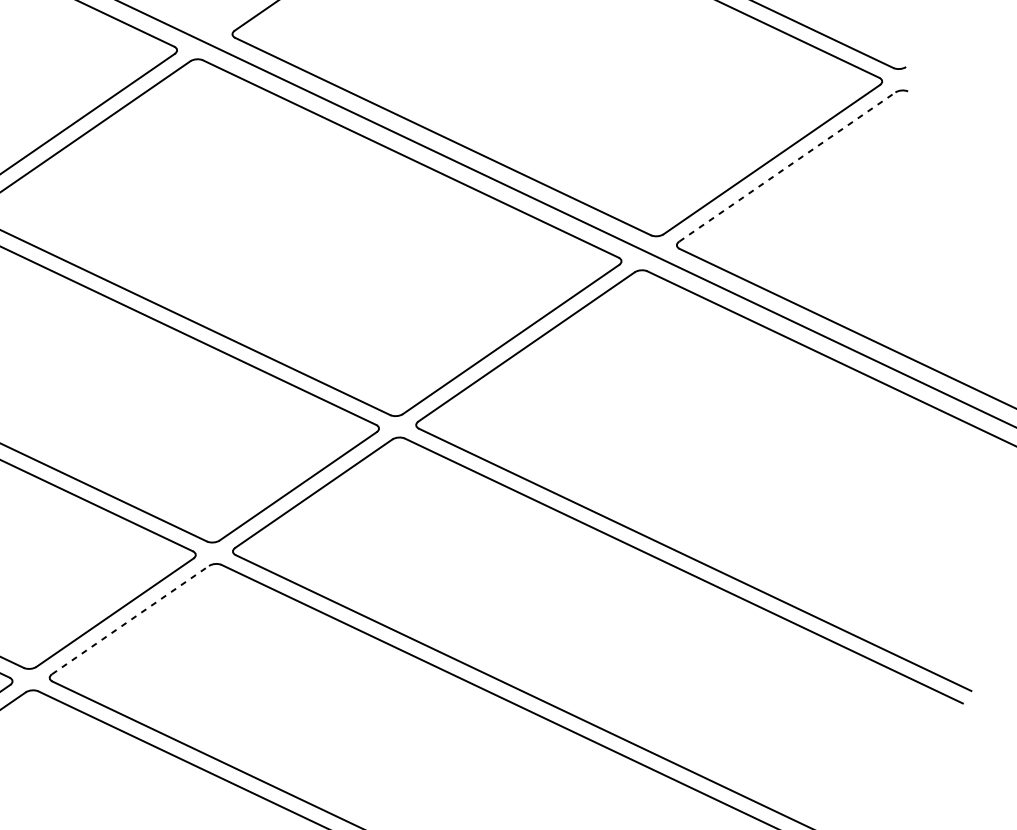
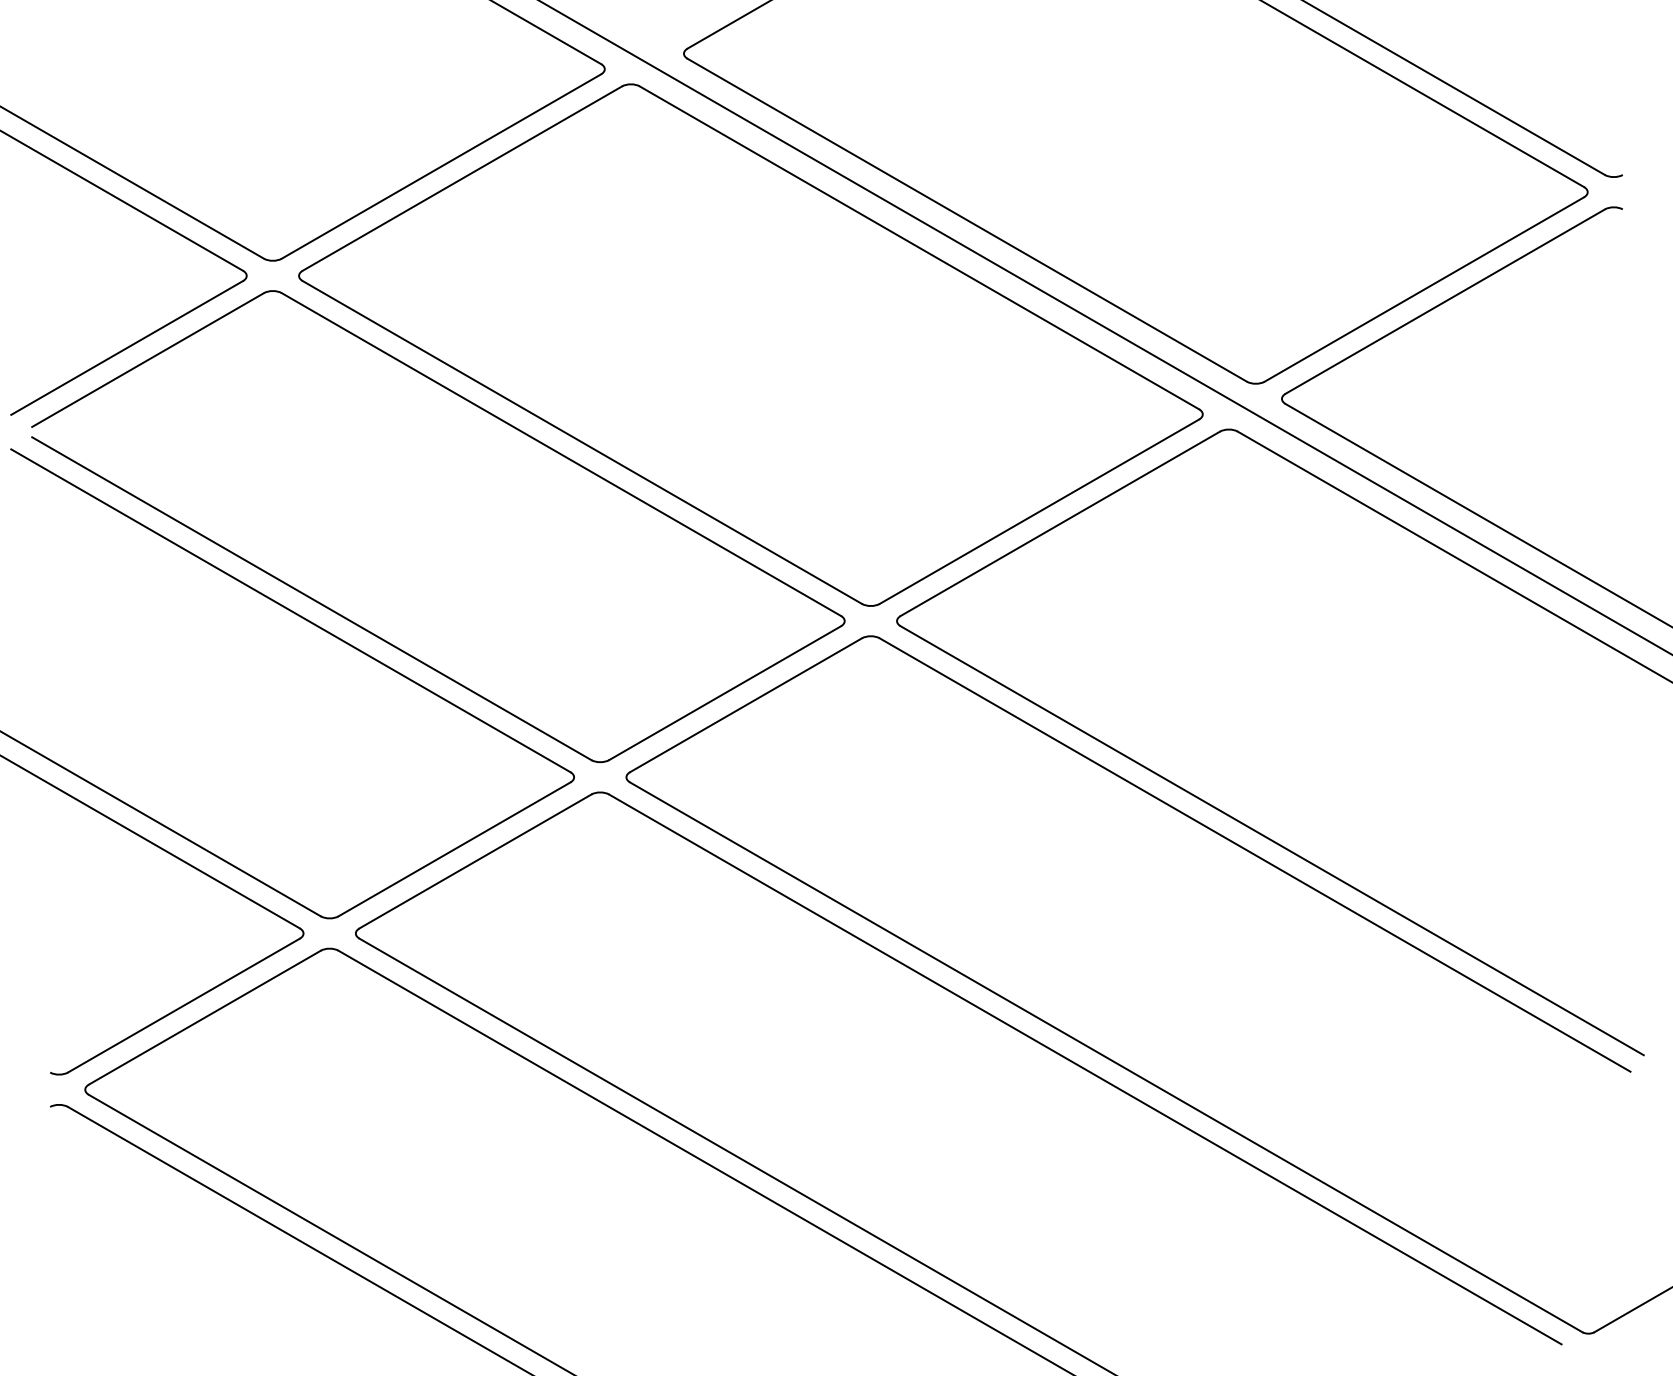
line: (787, 167) -> (1445, 301), dashed -> solid
line: (130, 620) -> (475, 861), dashed -> solid

